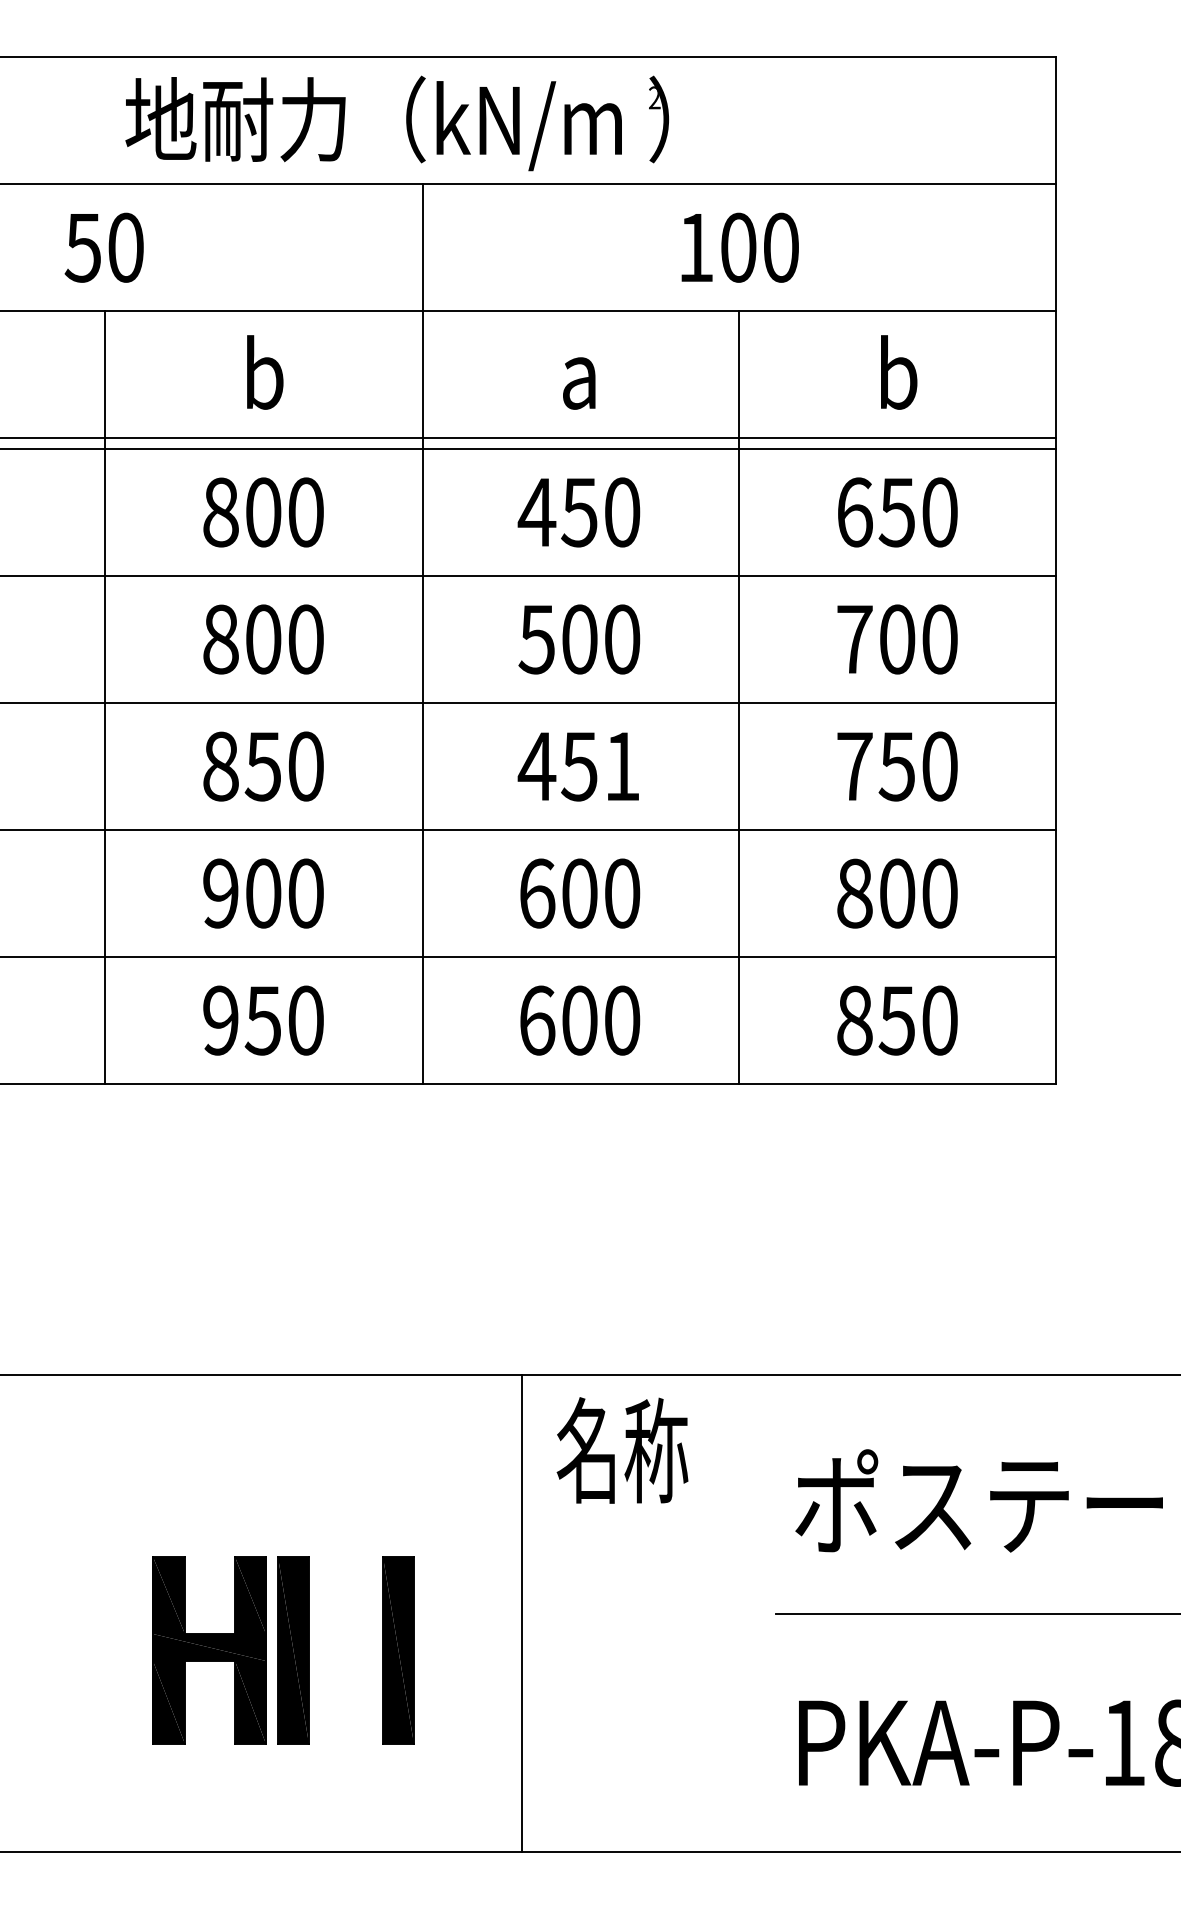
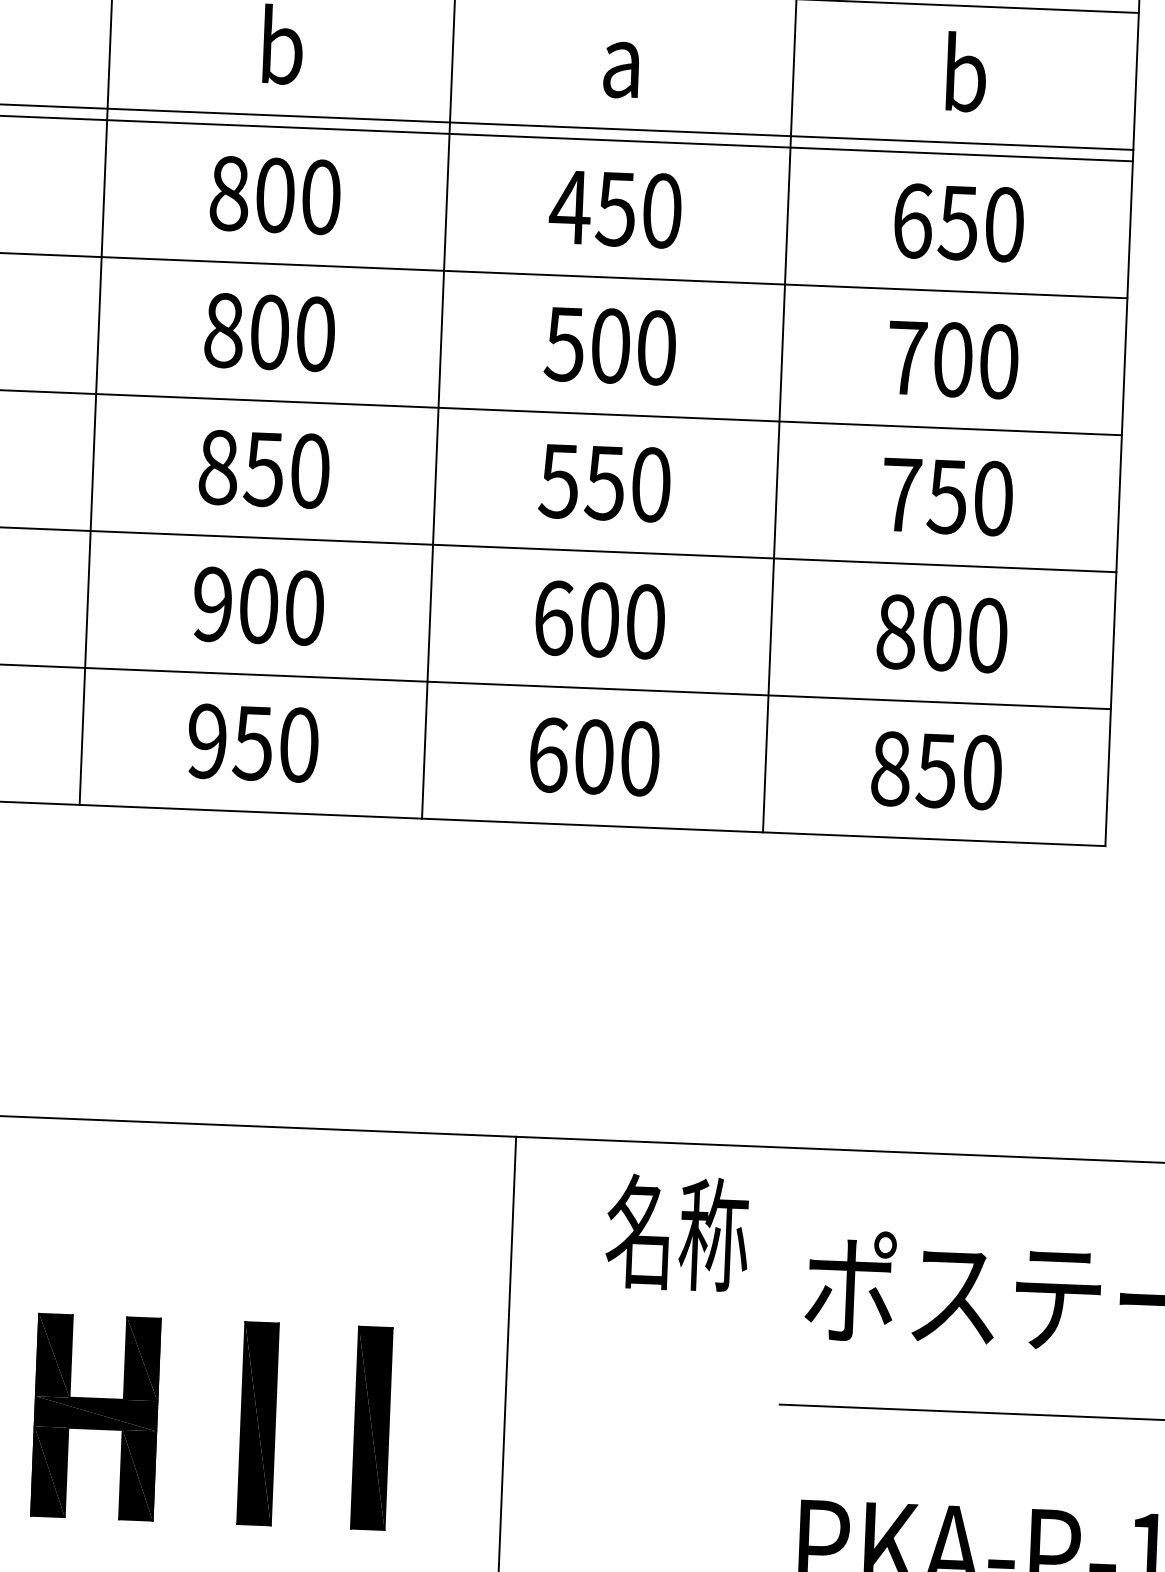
text: (578, 766) -> (603, 482), 451 -> 550
text: (622, 1450) -> (677, 1233), moved
part: (209, 1650) -> (95, 1417), moved

